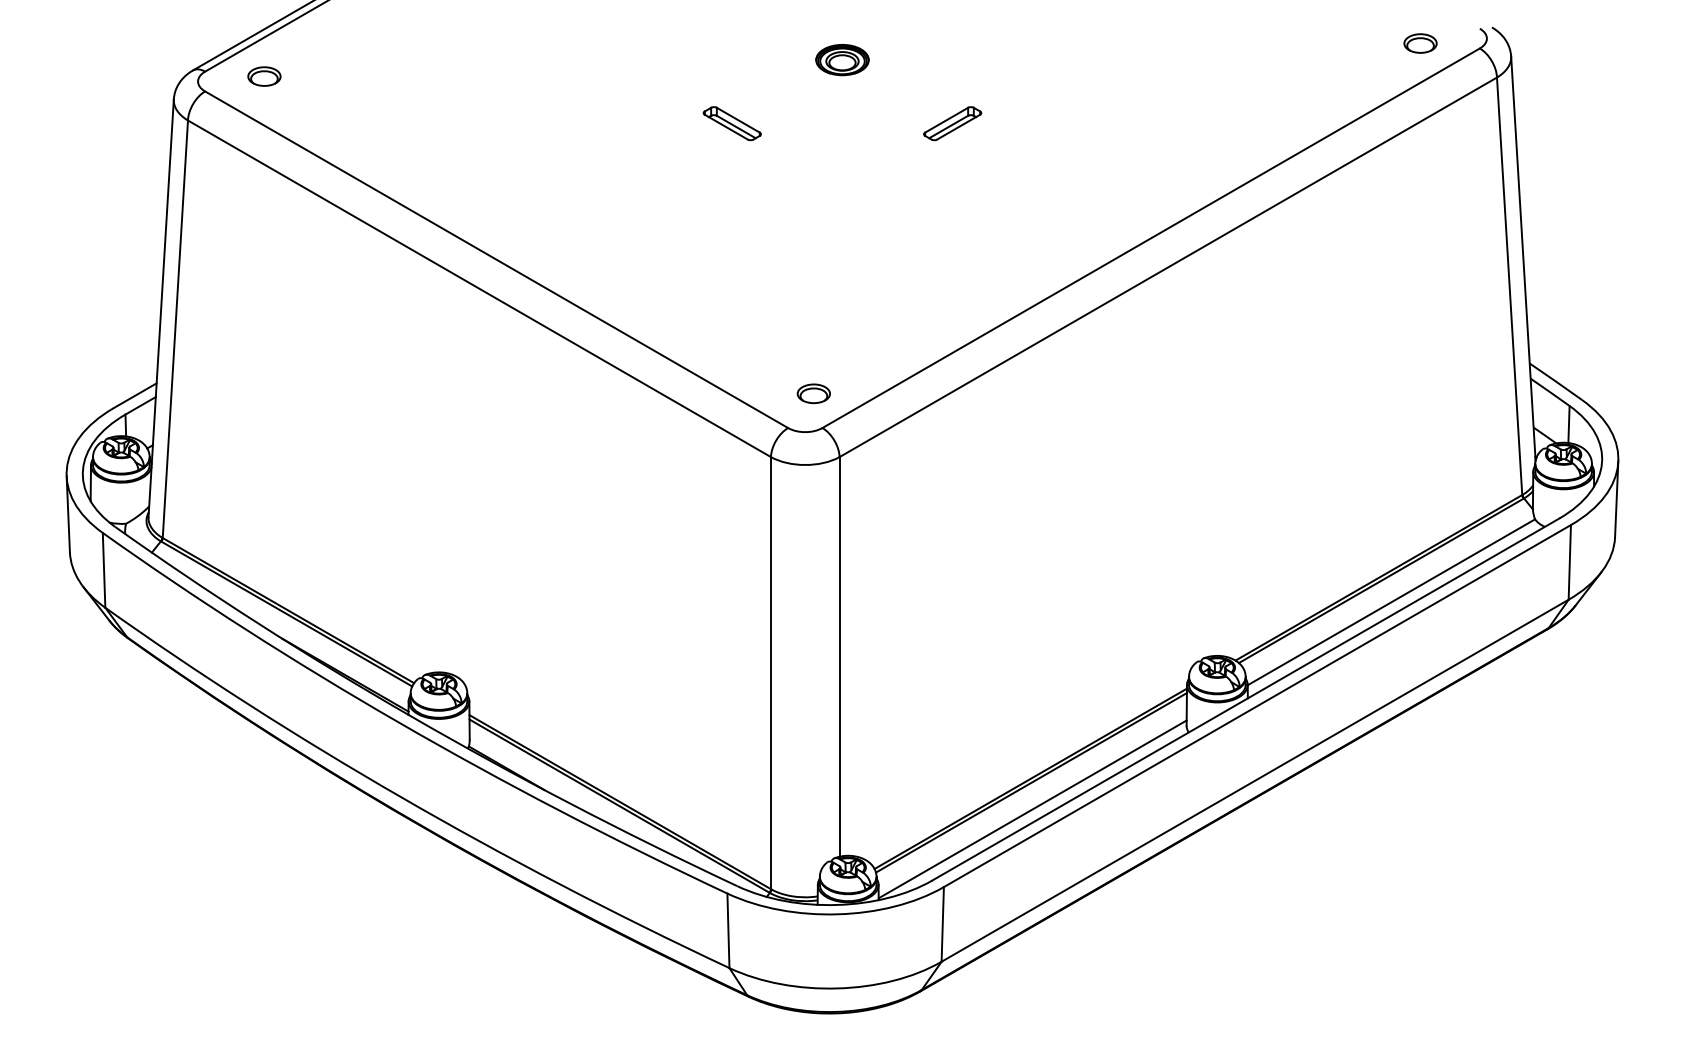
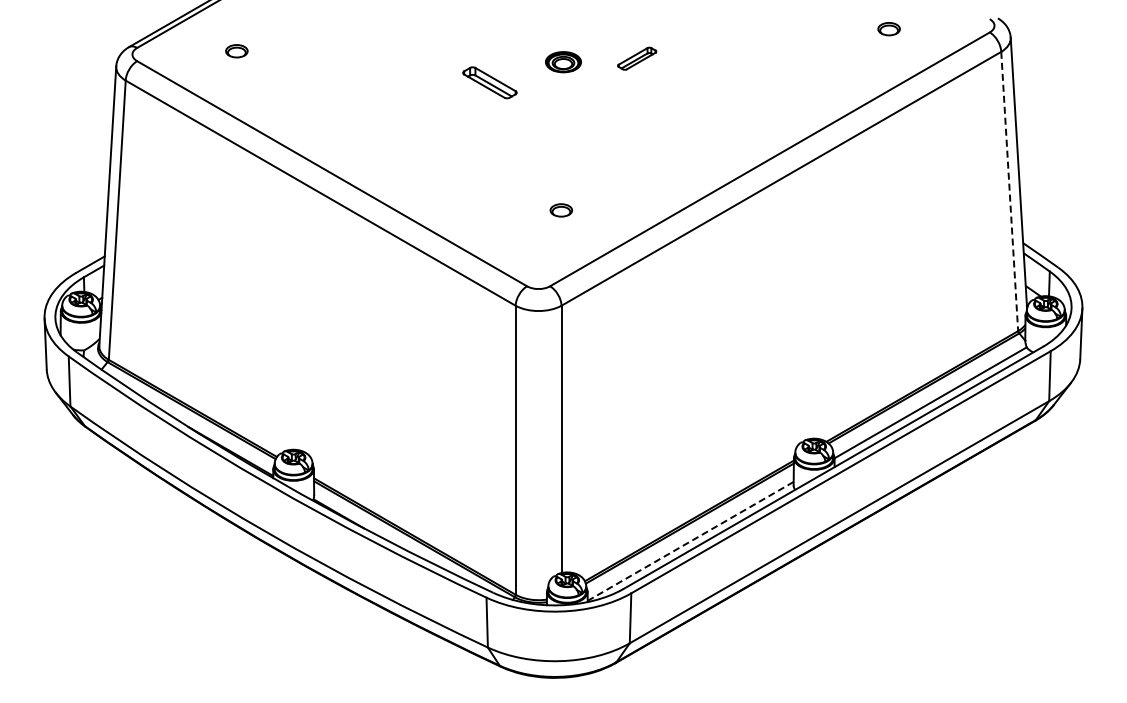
part: (1419, 44) -> (888, 29), moved
part: (842, 60) -> (563, 62), moved
part: (263, 76) -> (236, 51), moved
part: (731, 123) -> (489, 82), size x1.4
part: (953, 123) -> (637, 58), moved
line: (1509, 286) -> (1009, 191), solid -> dashed
part: (814, 393) -> (561, 210), moved
line: (1032, 809) -> (690, 541), solid -> dashed

